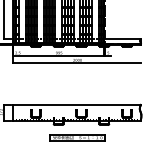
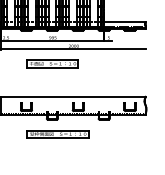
part: (58, 75) -> (52, 63), added
part: (77, 137) -> (57, 133), moved

